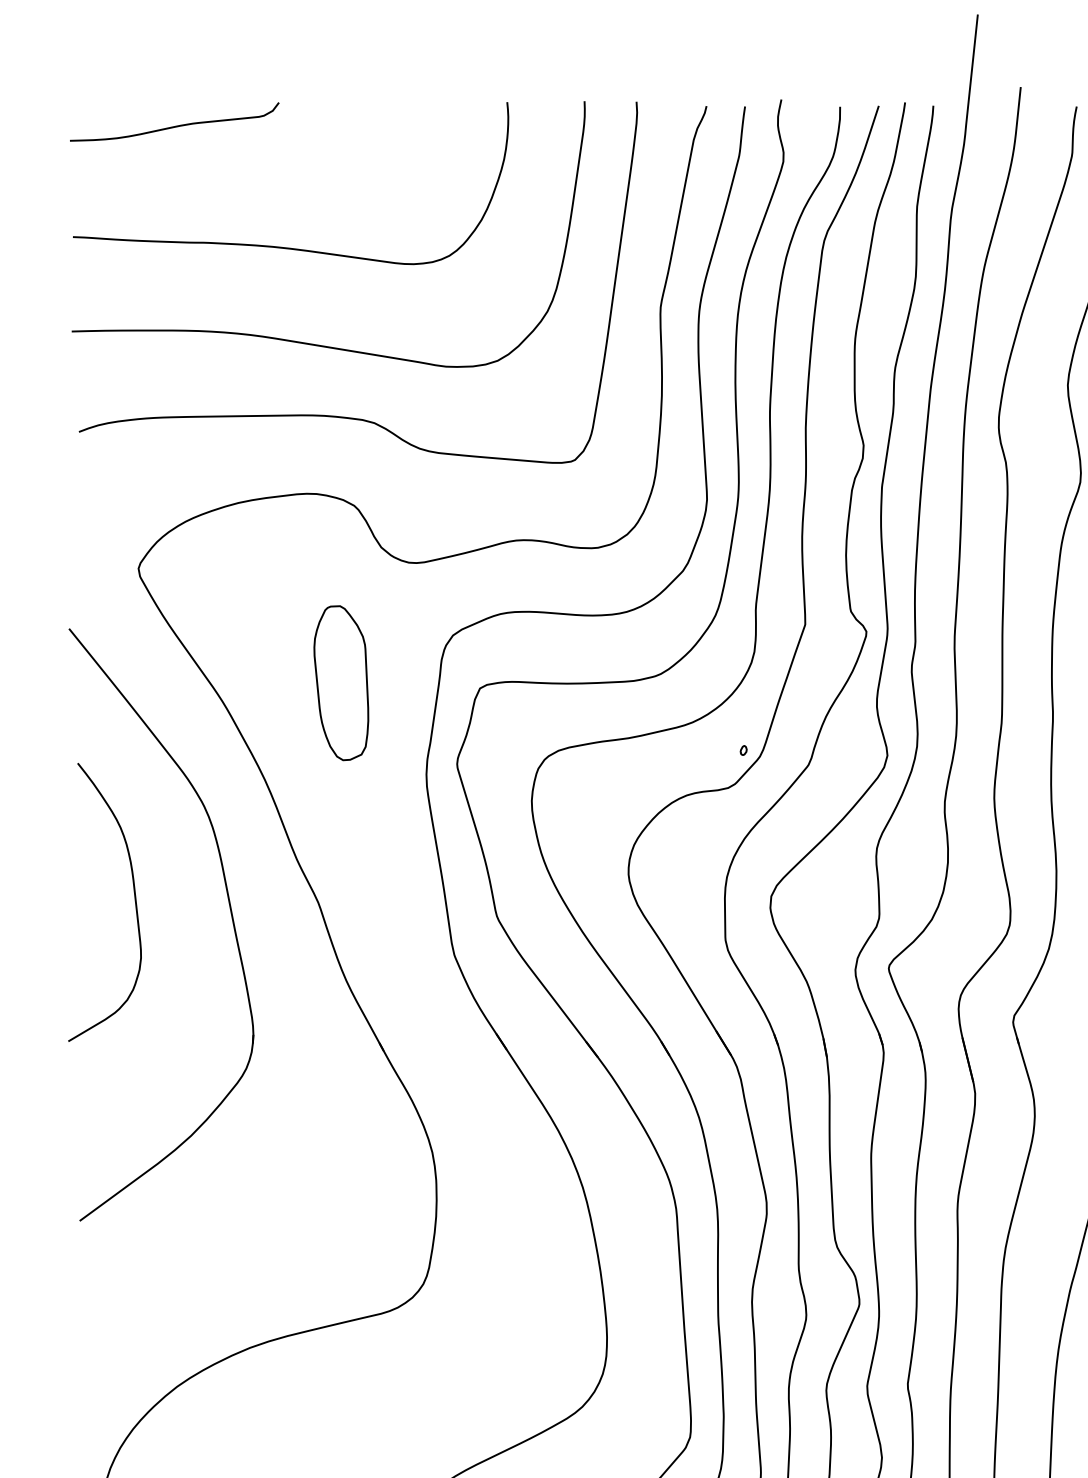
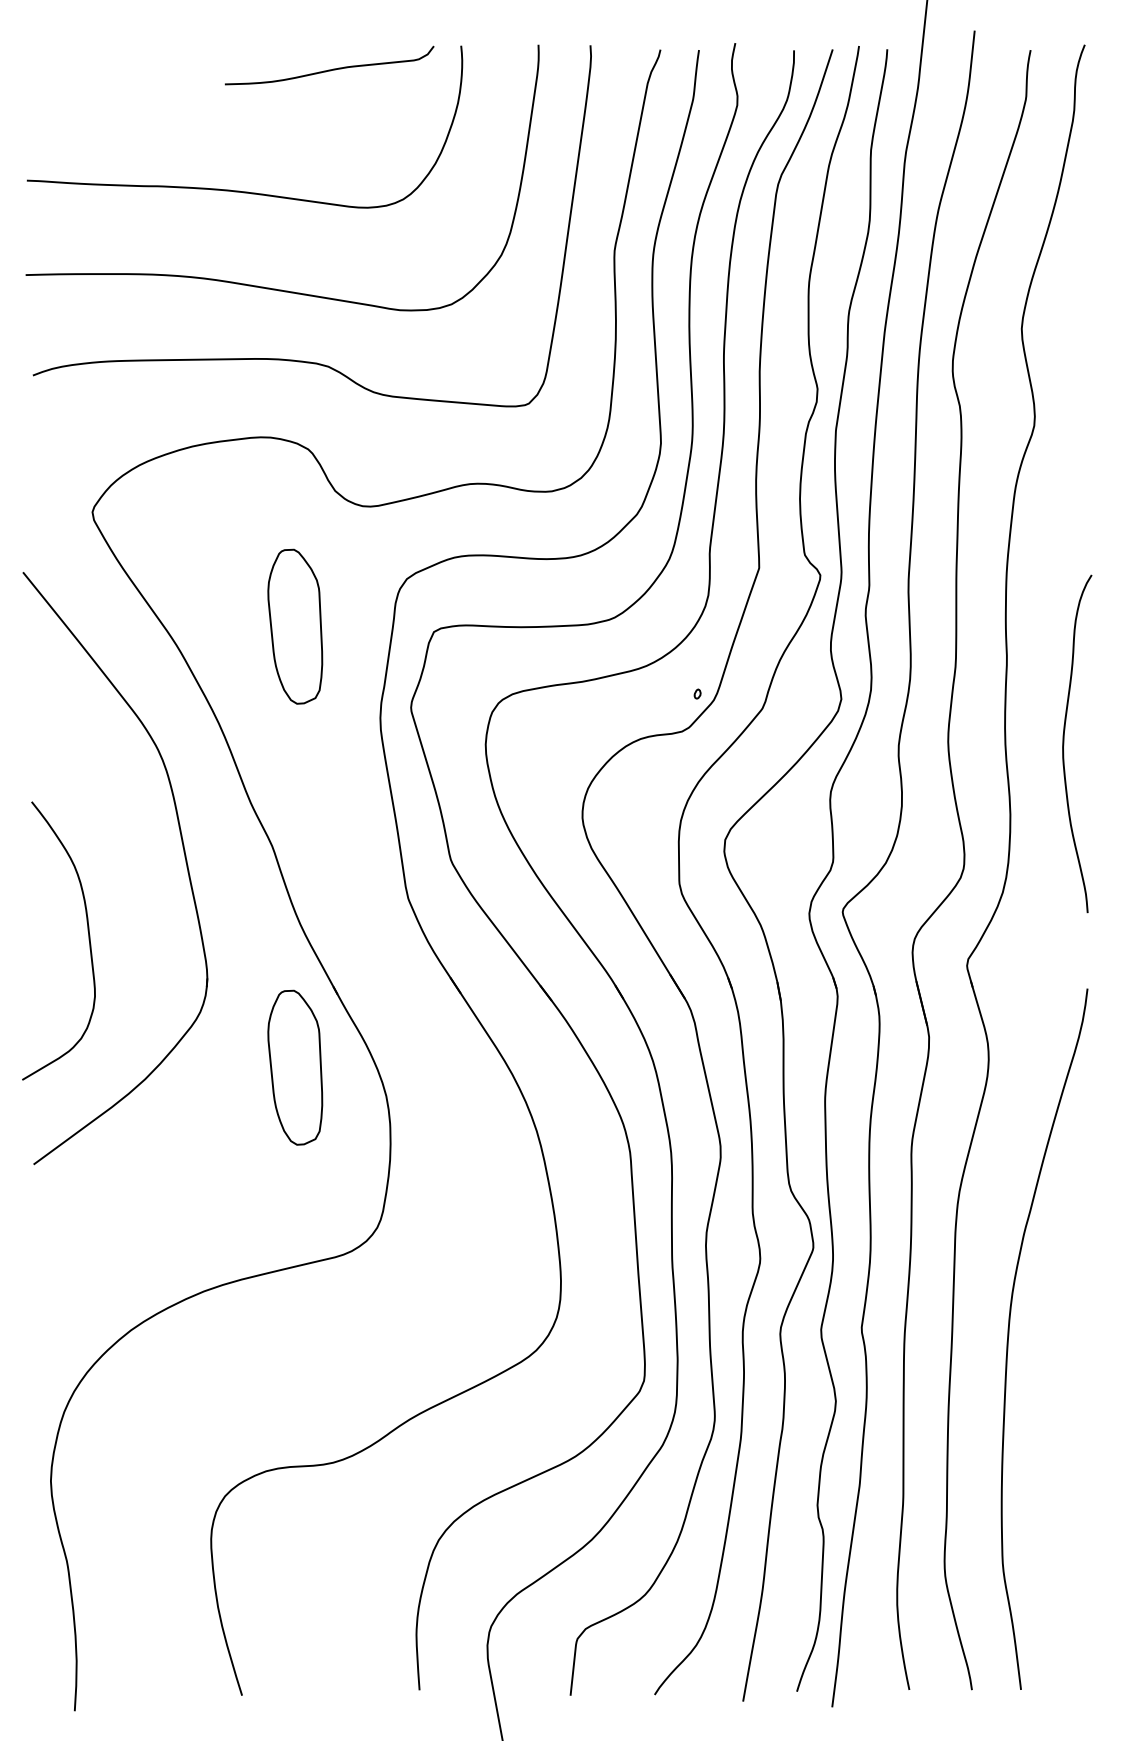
curve: (174, 125) -> (329, 69), moved
curve: (134, 901) -> (88, 940), moved
part: (341, 1123) -> (295, 1067), added

